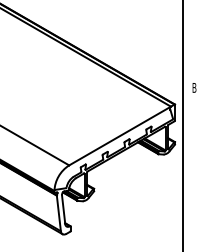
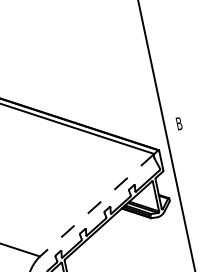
line: (120, 136) -> (97, 205), solid -> dashed

